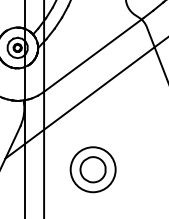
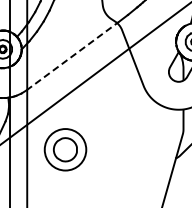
line: (93, 55) -> (72, 56), solid -> dashed
part: (93, 169) -> (65, 149), moved

